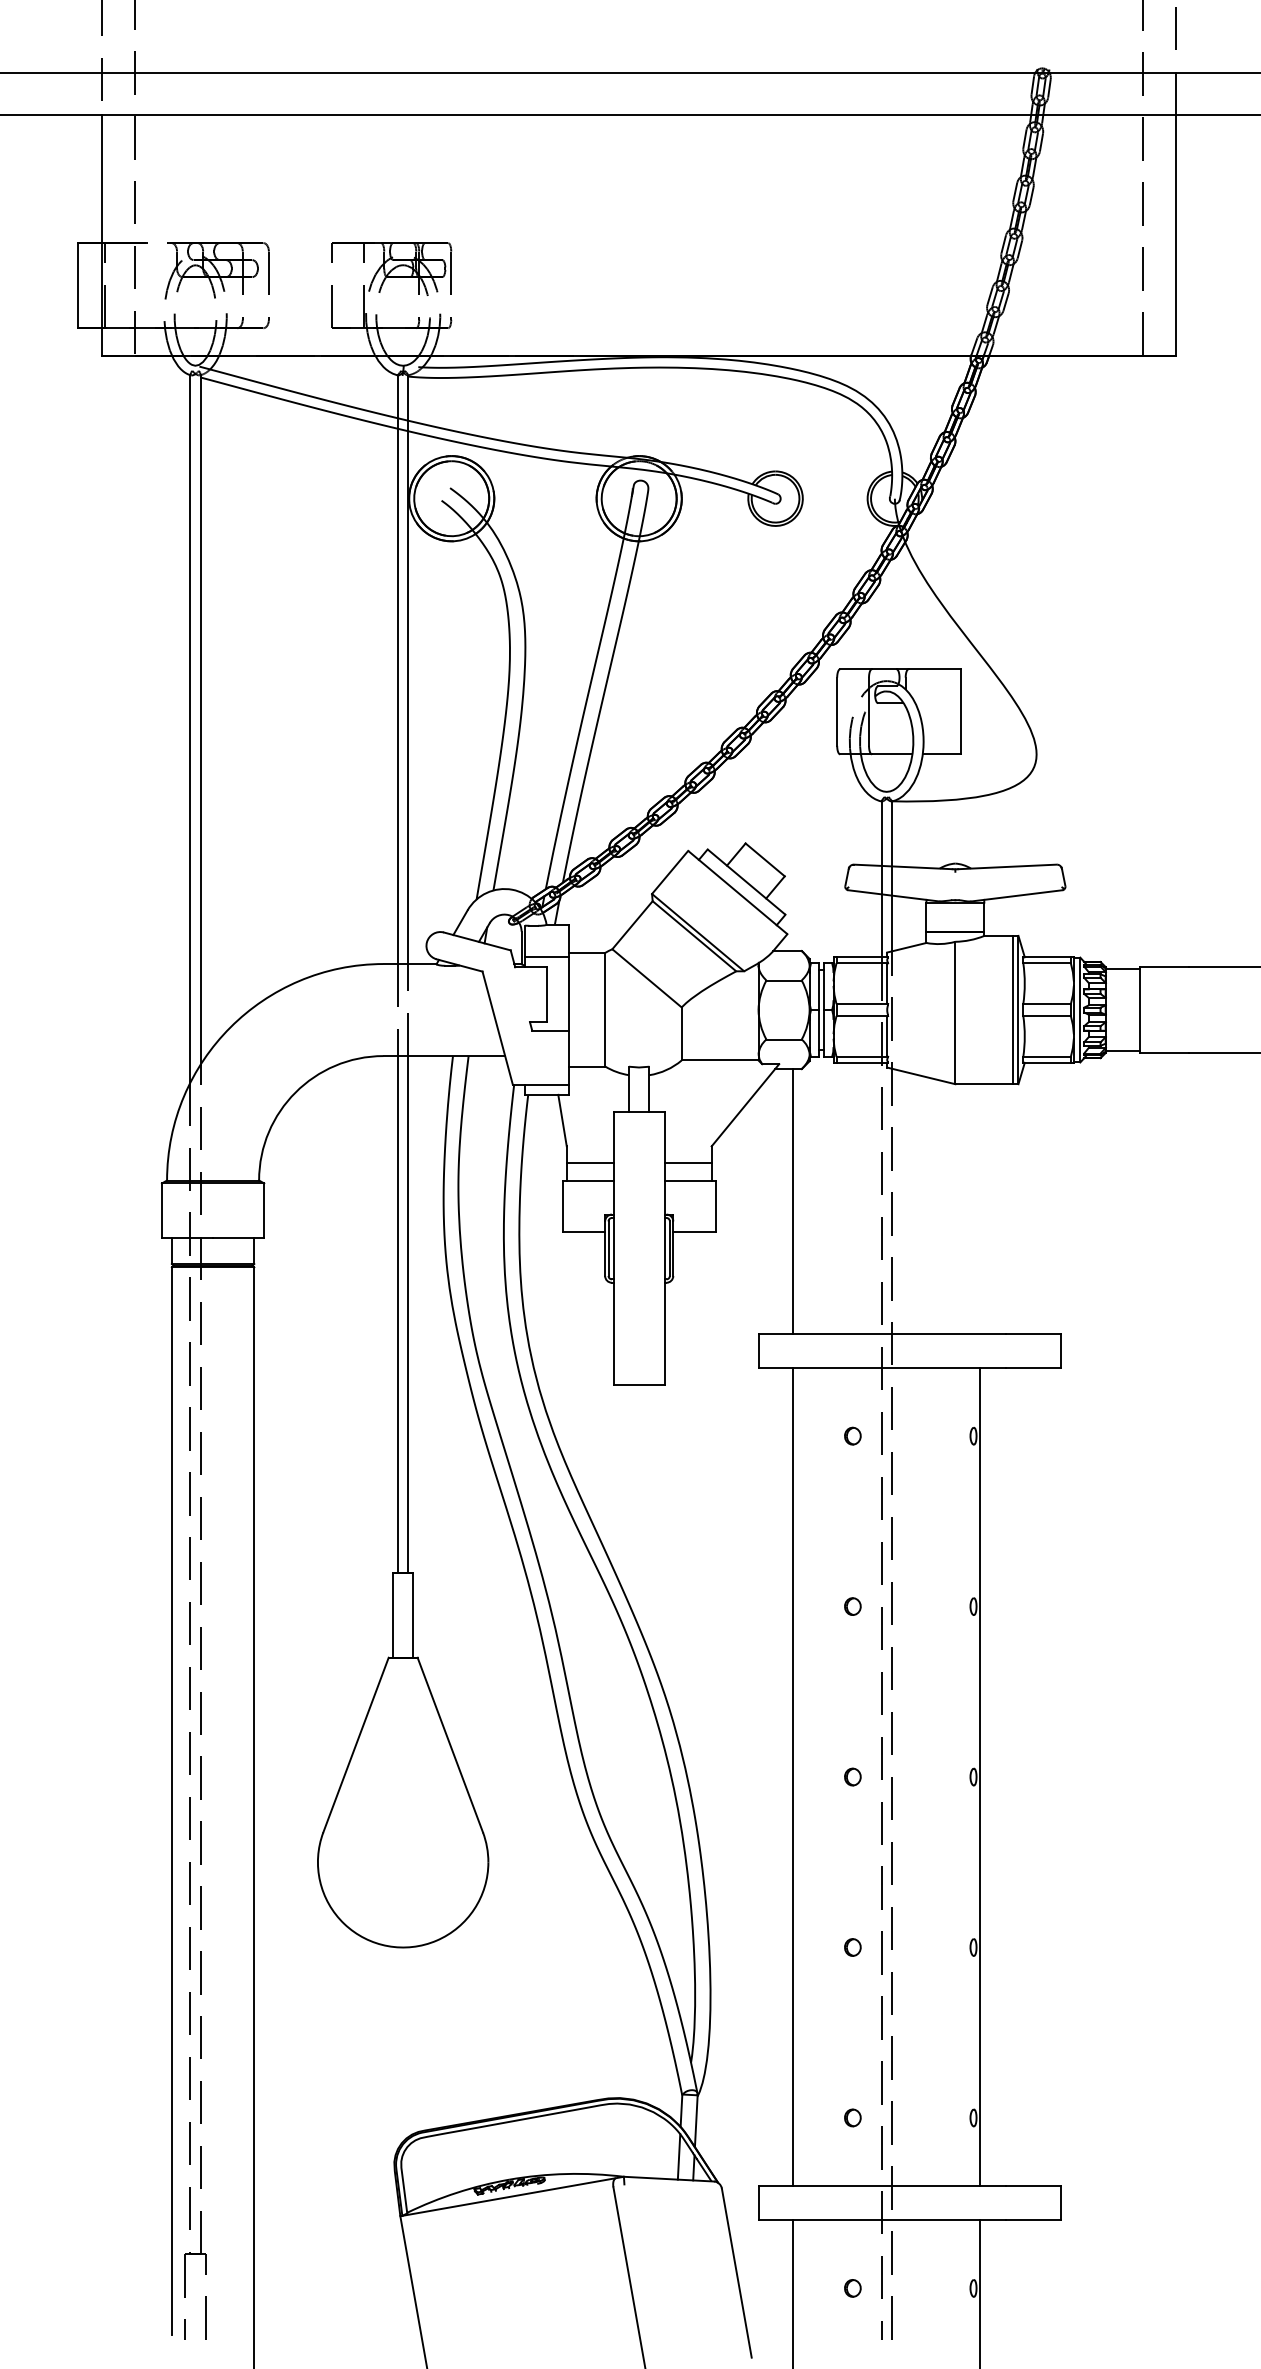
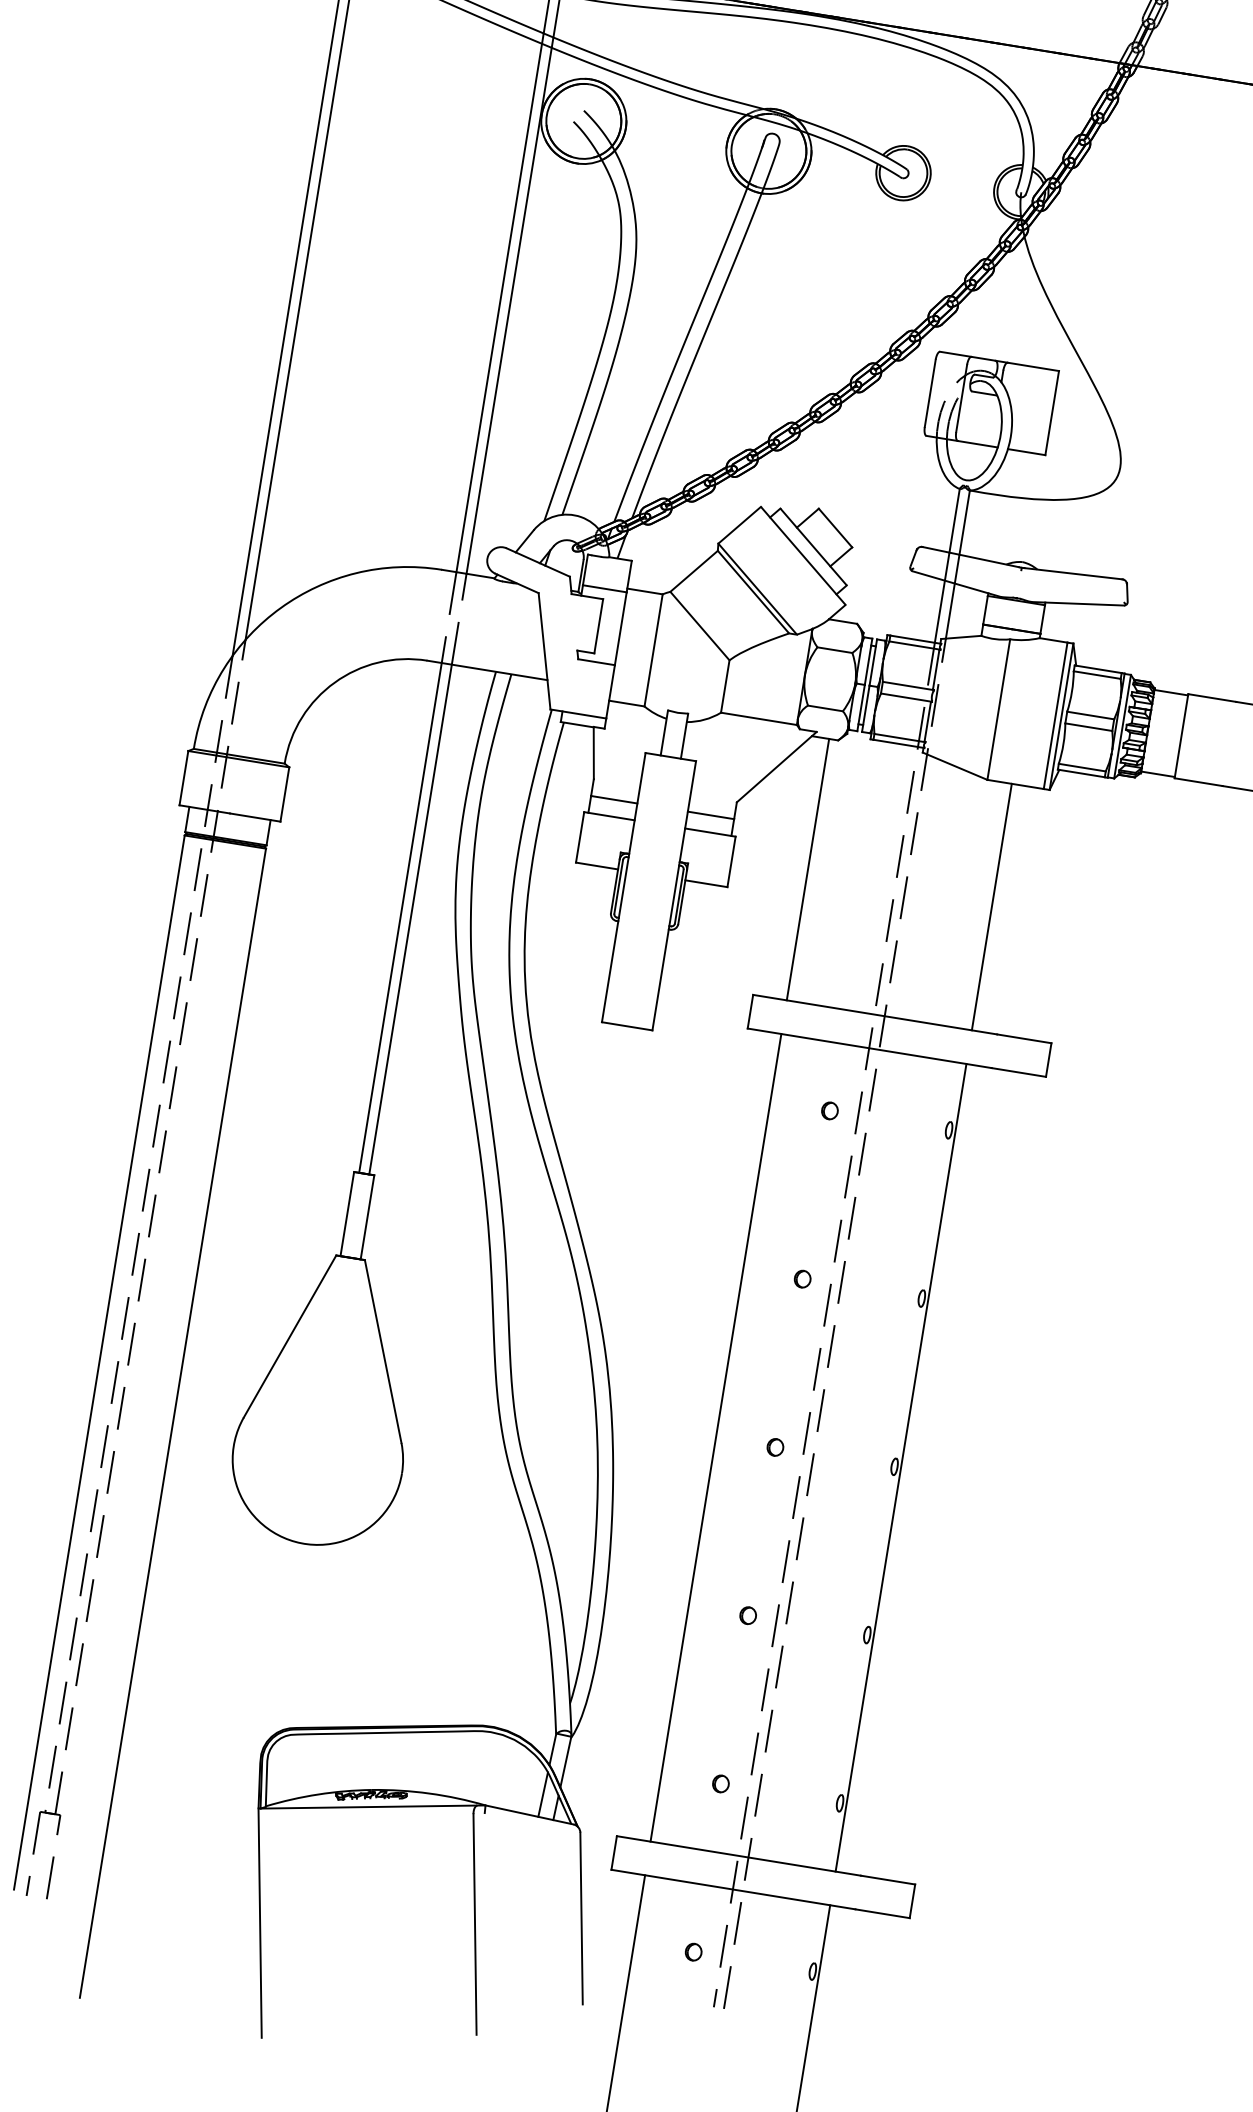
line: (980, 1208) -> (992, 906), added

